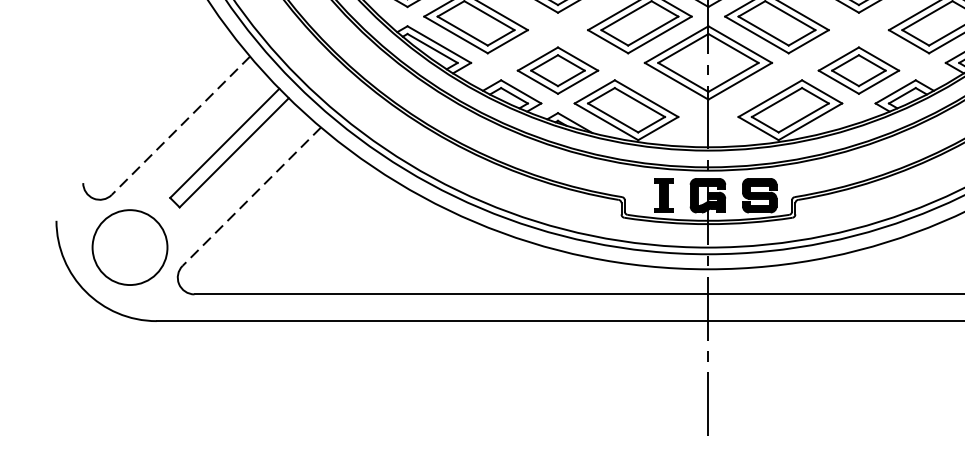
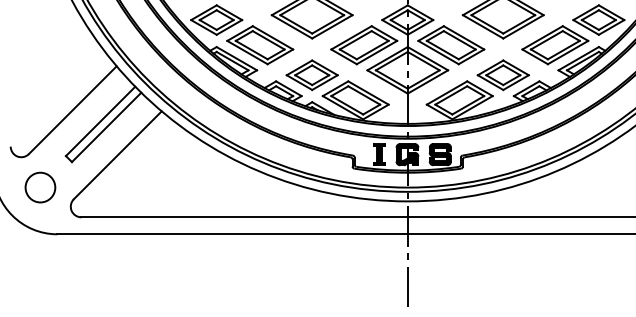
line: (180, 126) -> (72, 110), dashed -> solid
line: (251, 197) -> (117, 155), dashed -> solid
circle: (130, 247) -> (40, 187), size x0.62

